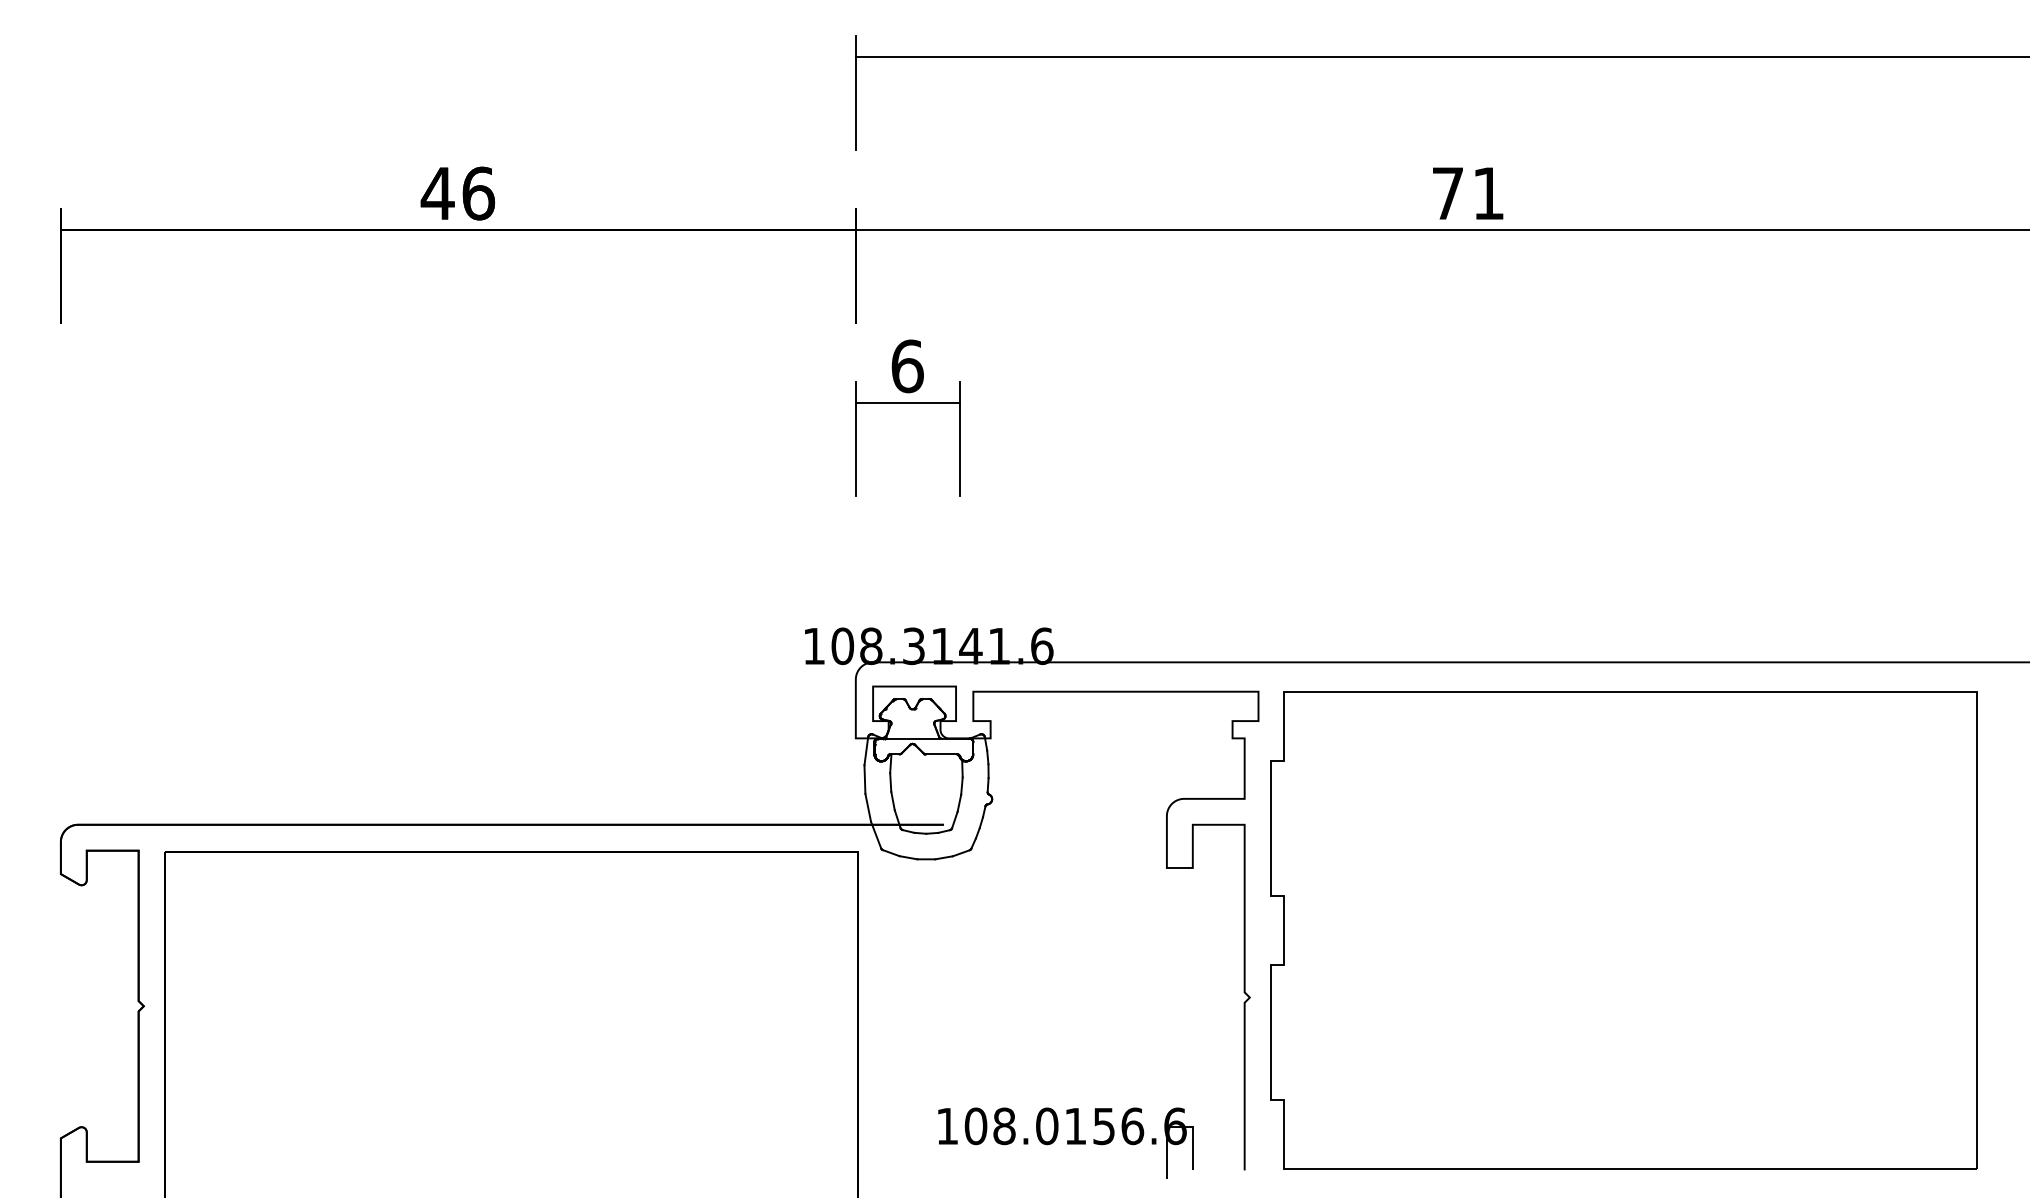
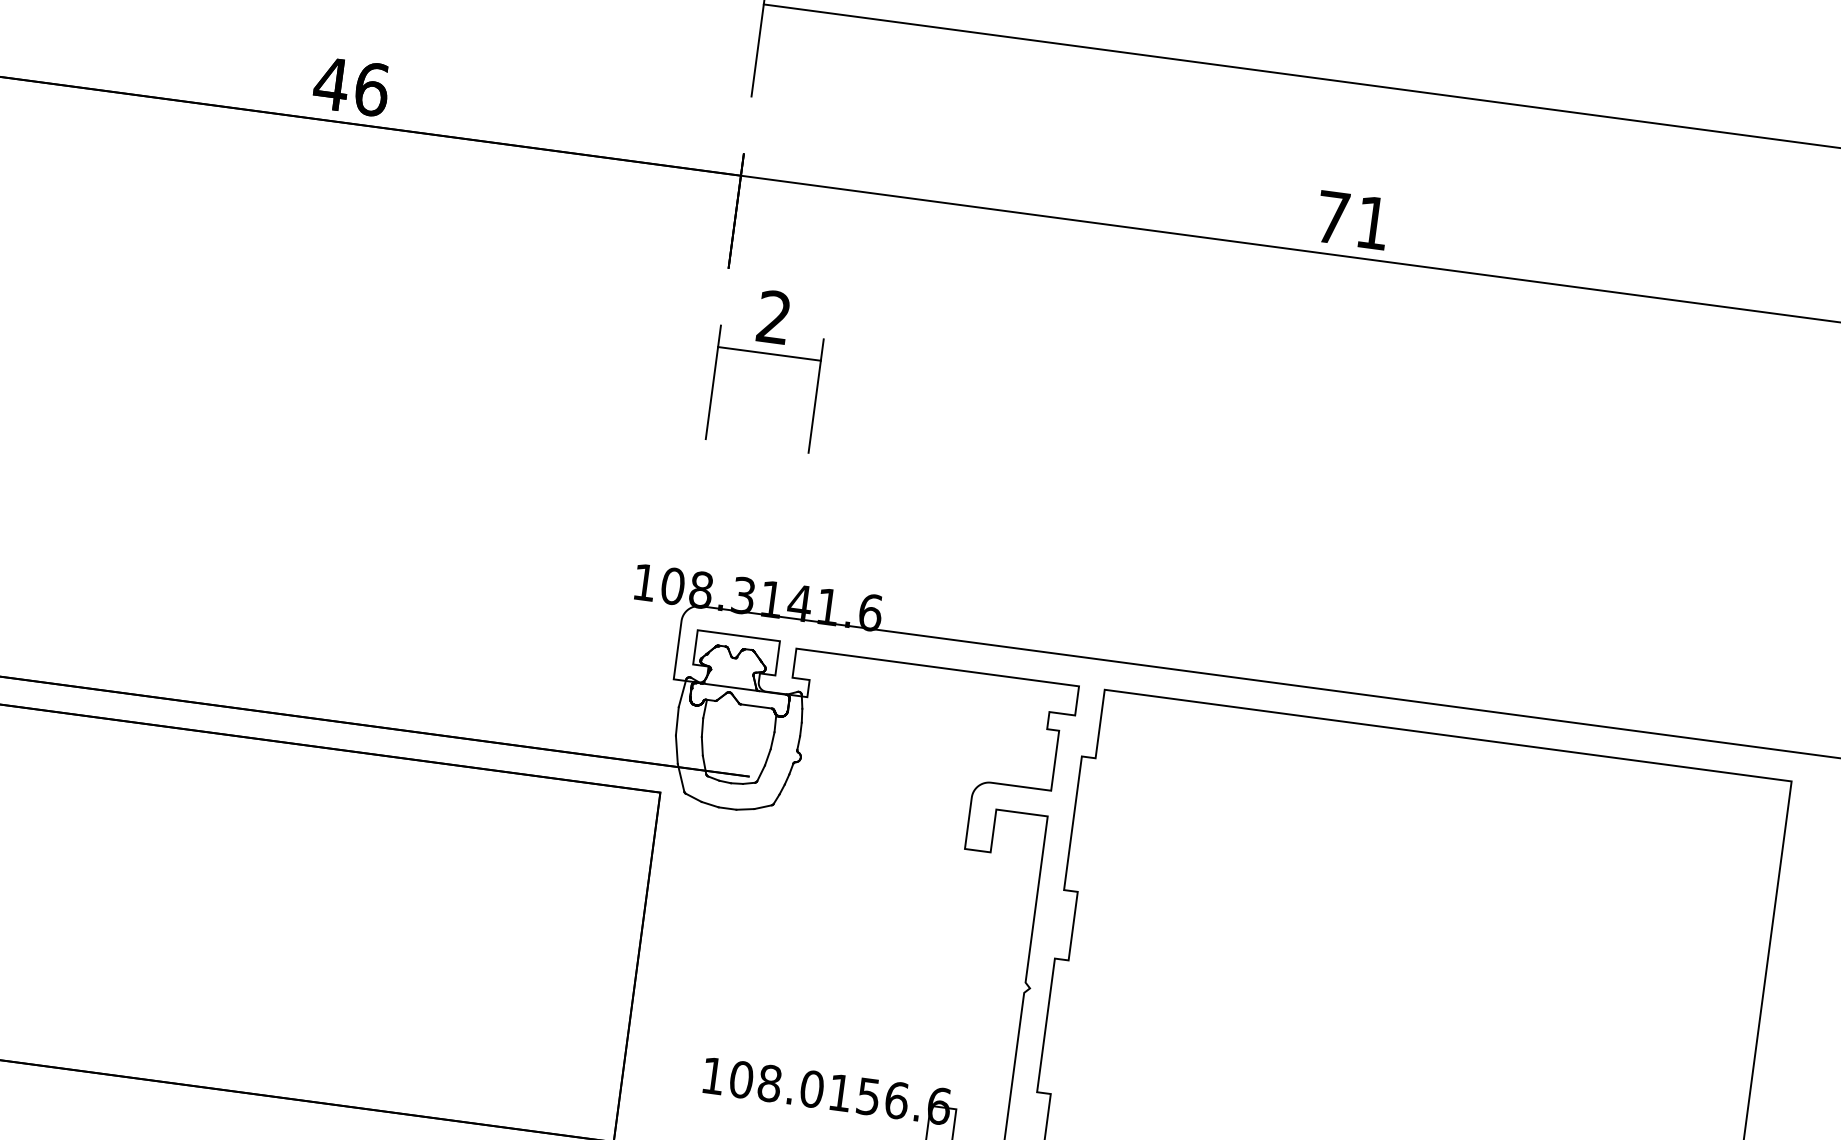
text: (907, 366) -> (774, 317), 6 -> 2

